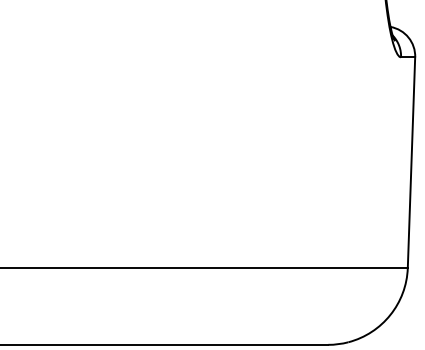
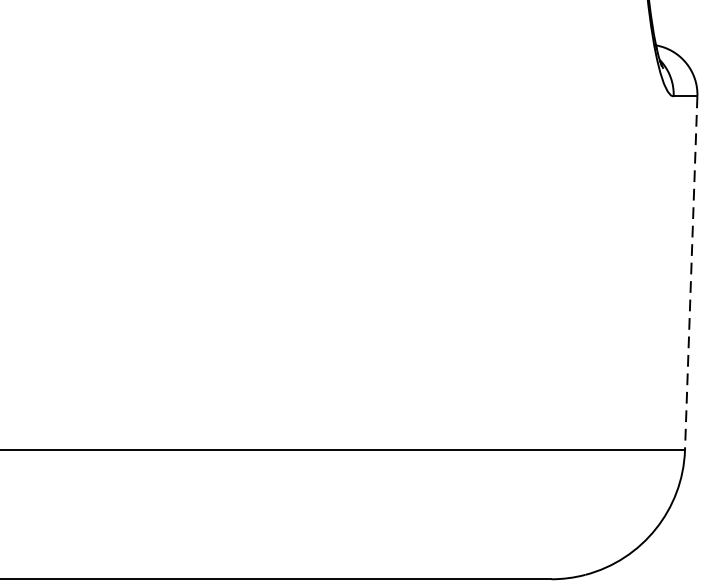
line: (411, 163) -> (691, 274), solid -> dashed

